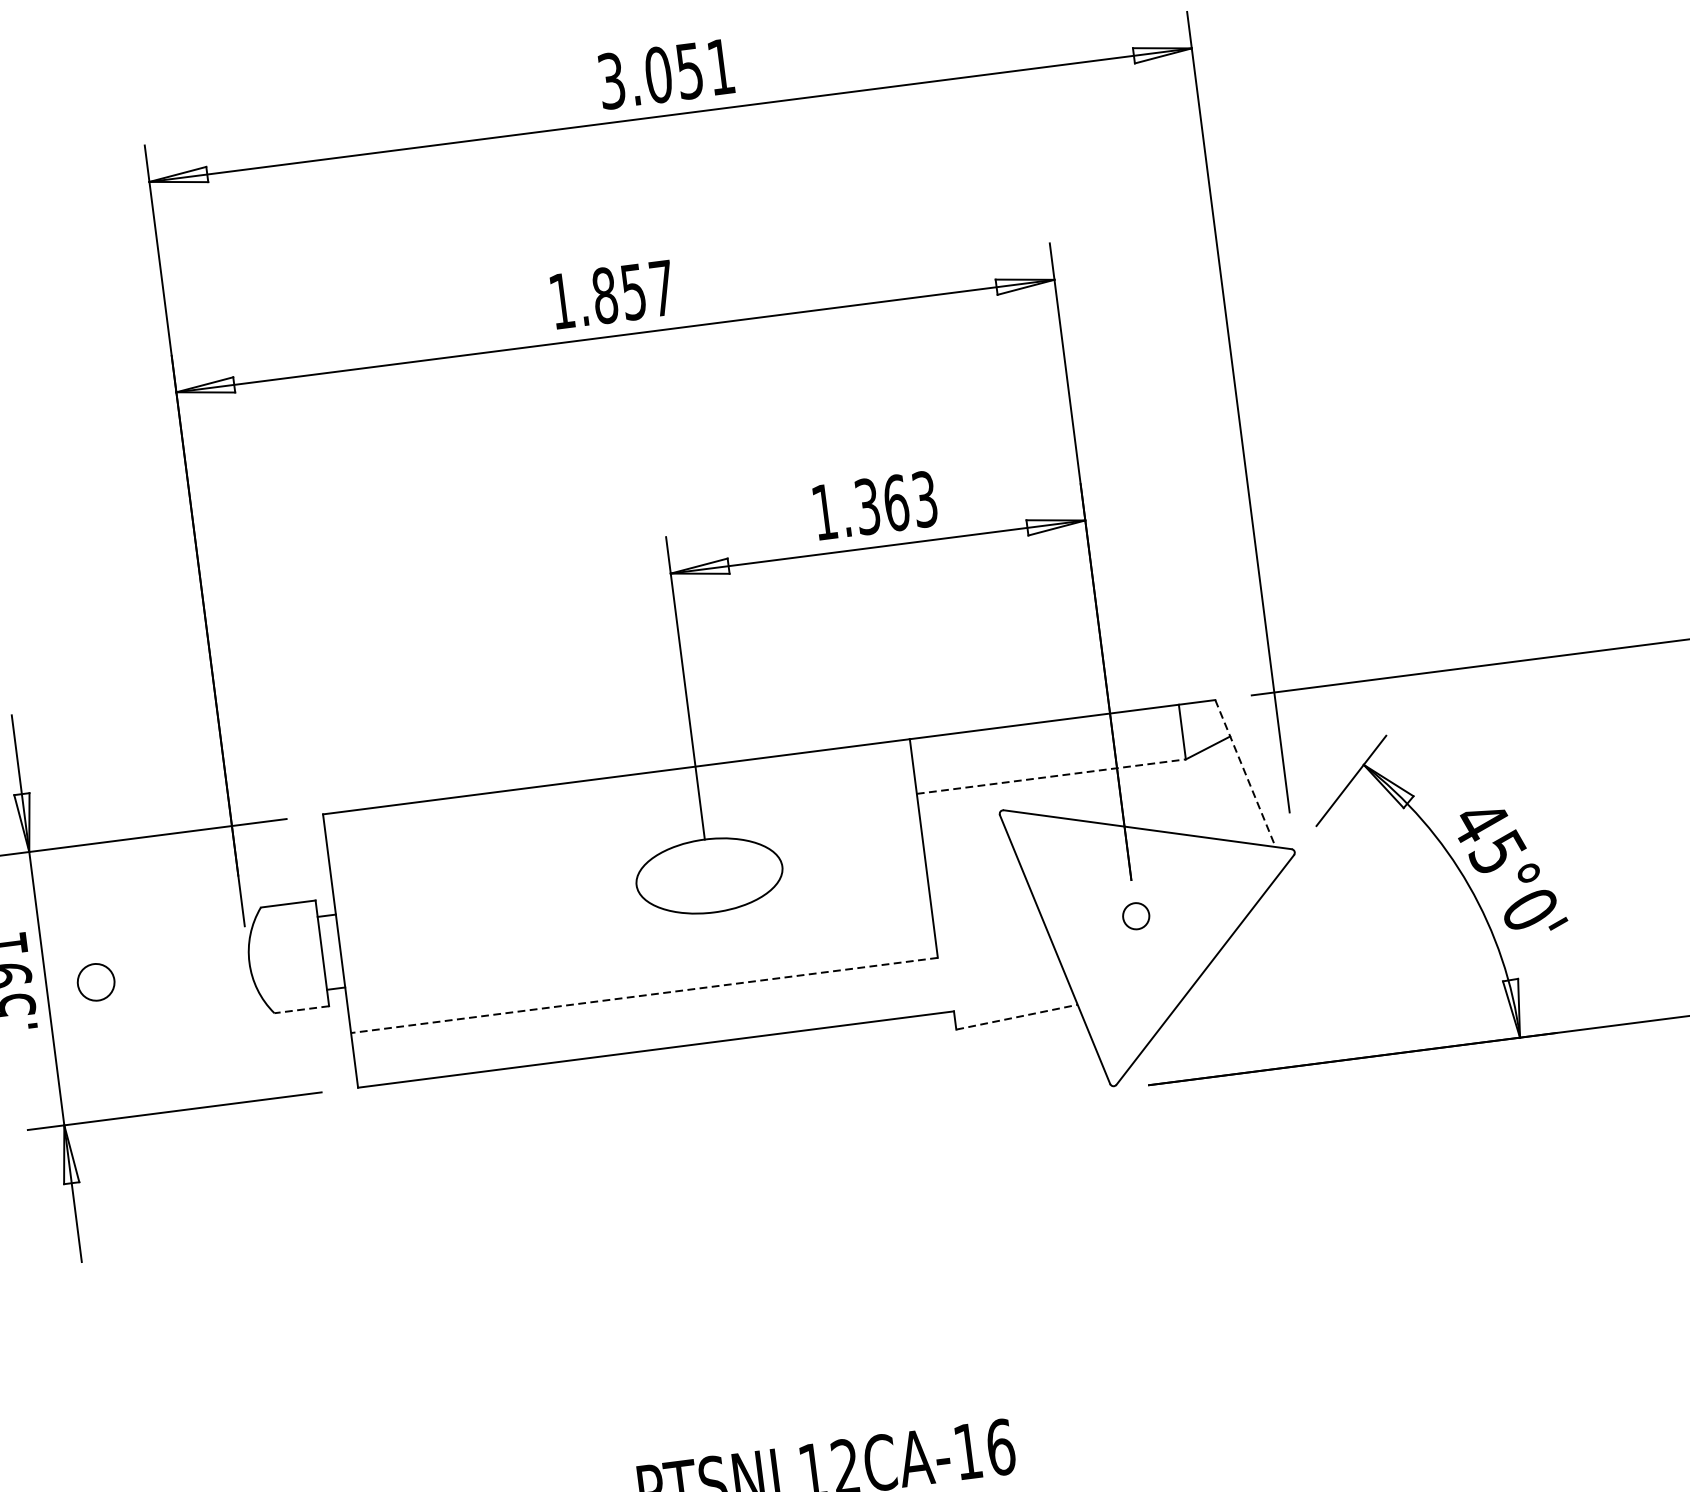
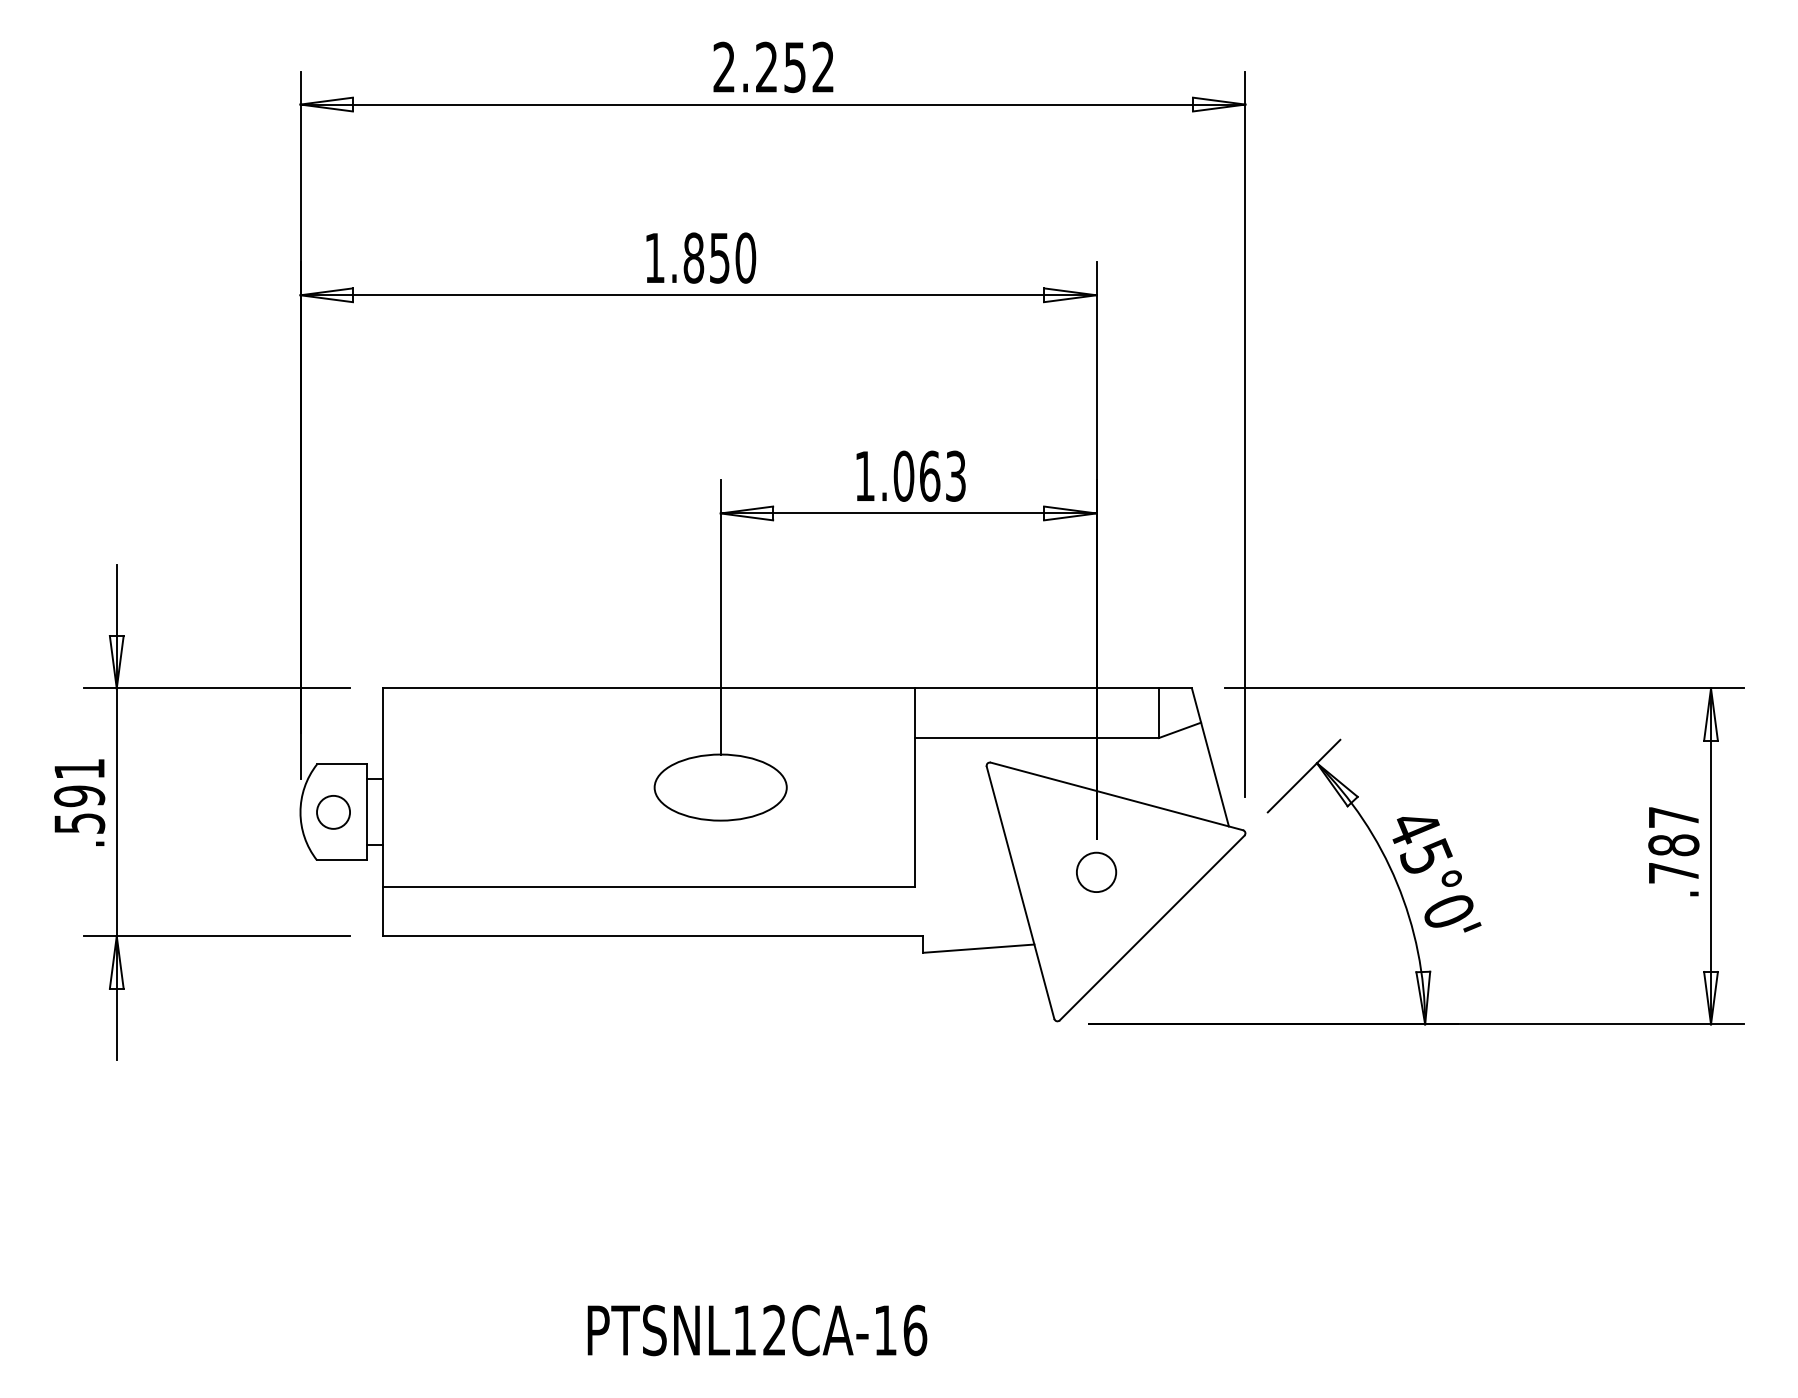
text: (665, 74) -> (773, 67), 3.051 -> 2.252
text: (661, 287) -> (745, 257), 1.857 -> 1.850
text: (867, 505) -> (903, 475), 1.363 -> 1.063
line: (1245, 773) -> (1210, 757), dashed -> solid
line: (1050, 777) -> (1036, 738), dashed -> solid
circle: (1135, 915) -> (1096, 871), size x1.67
circle: (96, 982) -> (333, 812), moved
line: (644, 995) -> (649, 886), dashed -> solid
line: (301, 1009) -> (341, 860), dashed -> solid
line: (1016, 1017) -> (978, 948), dashed -> solid

